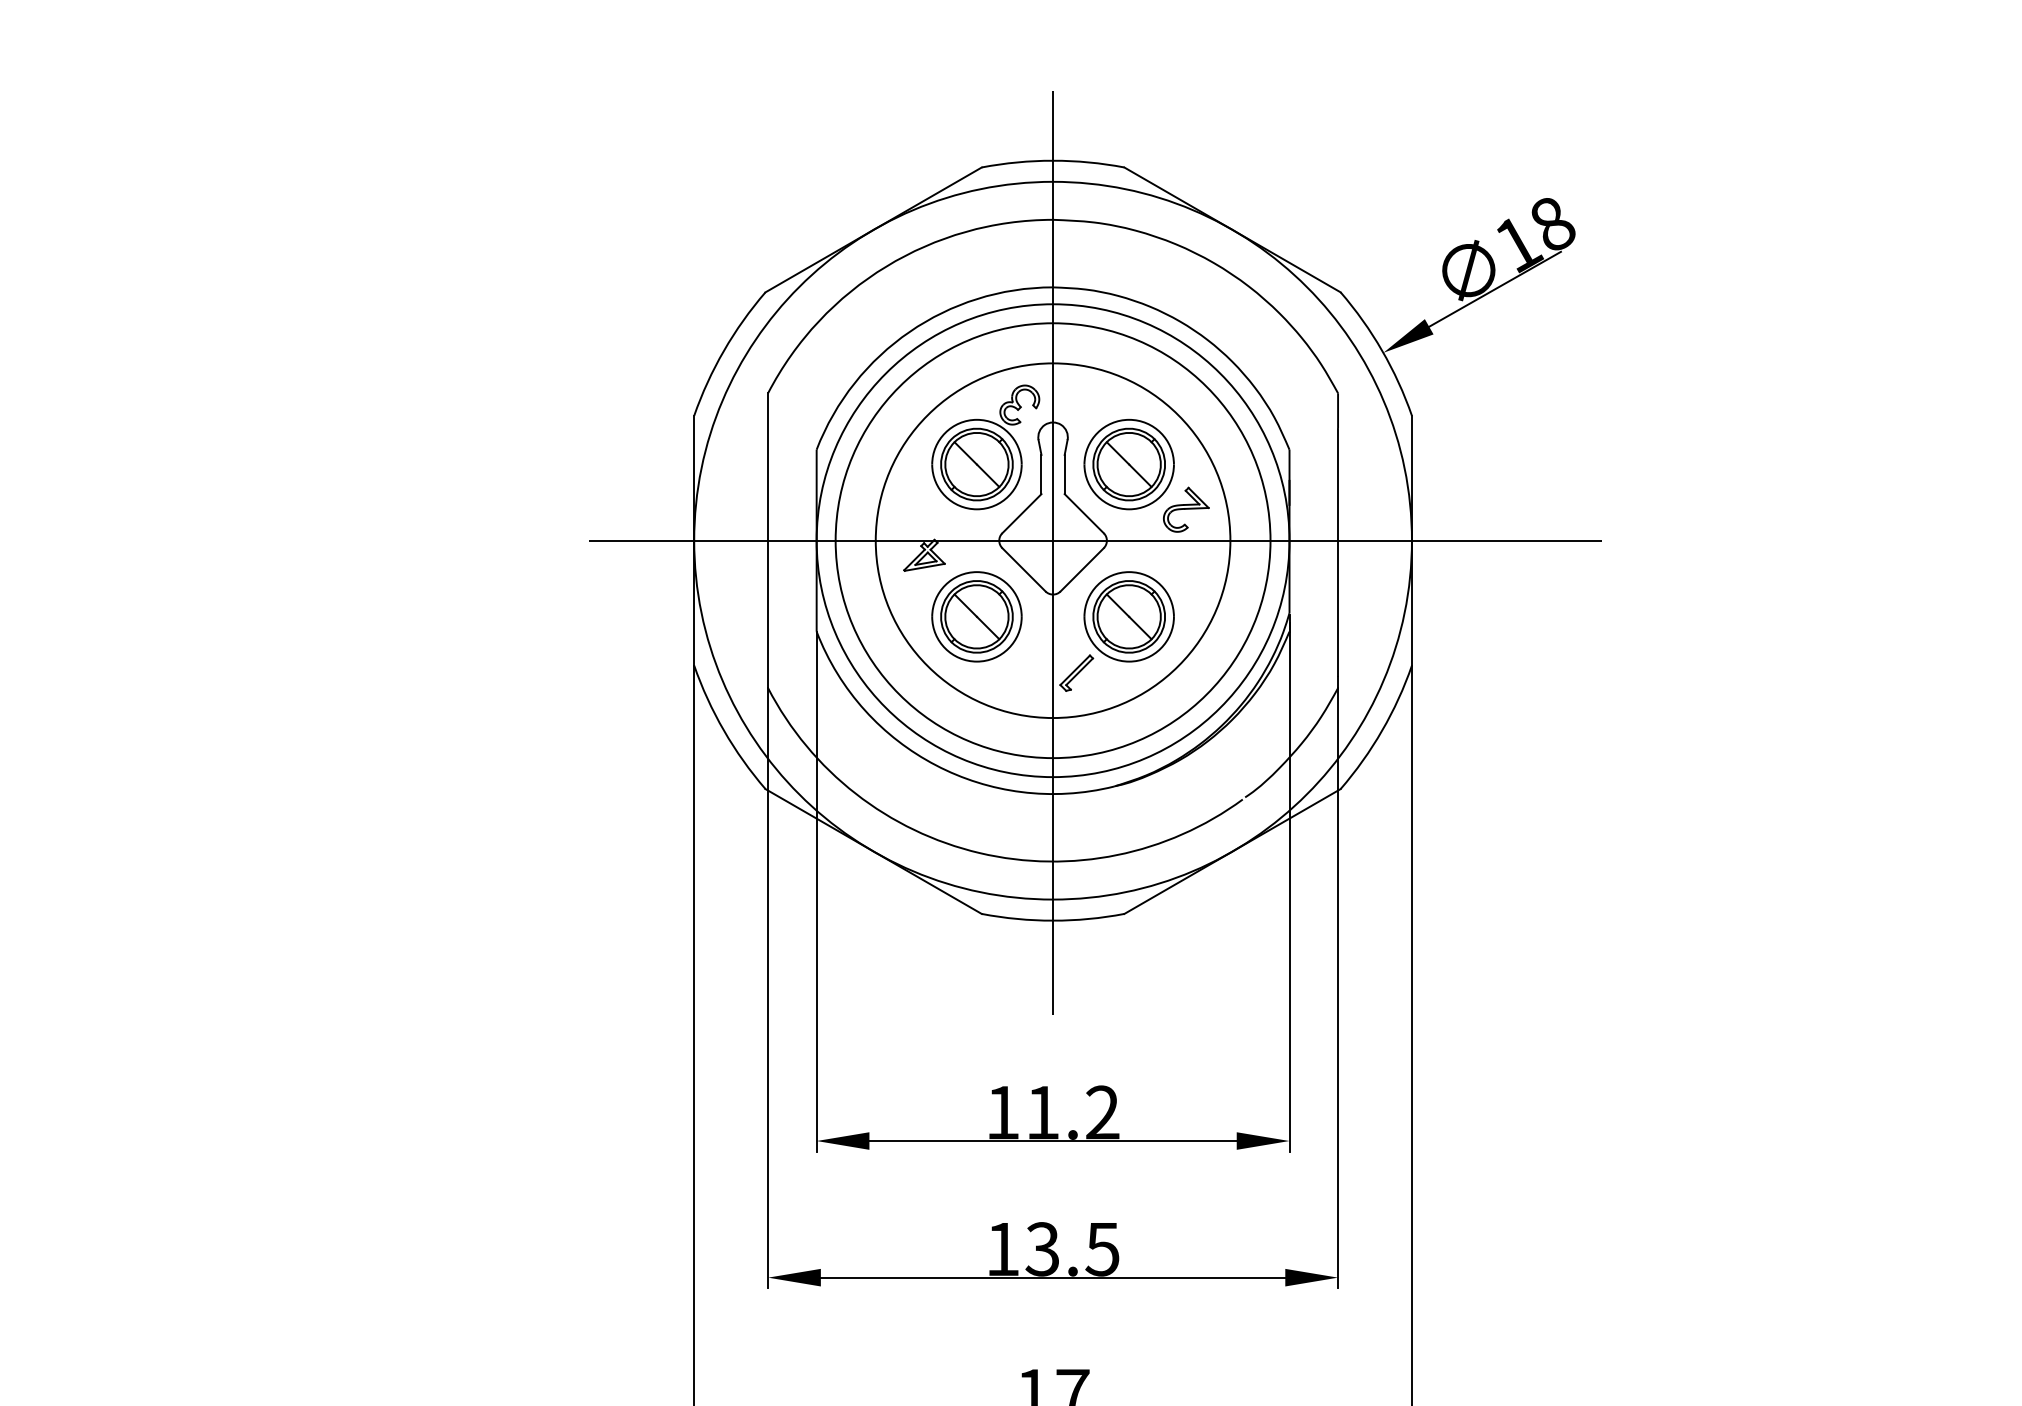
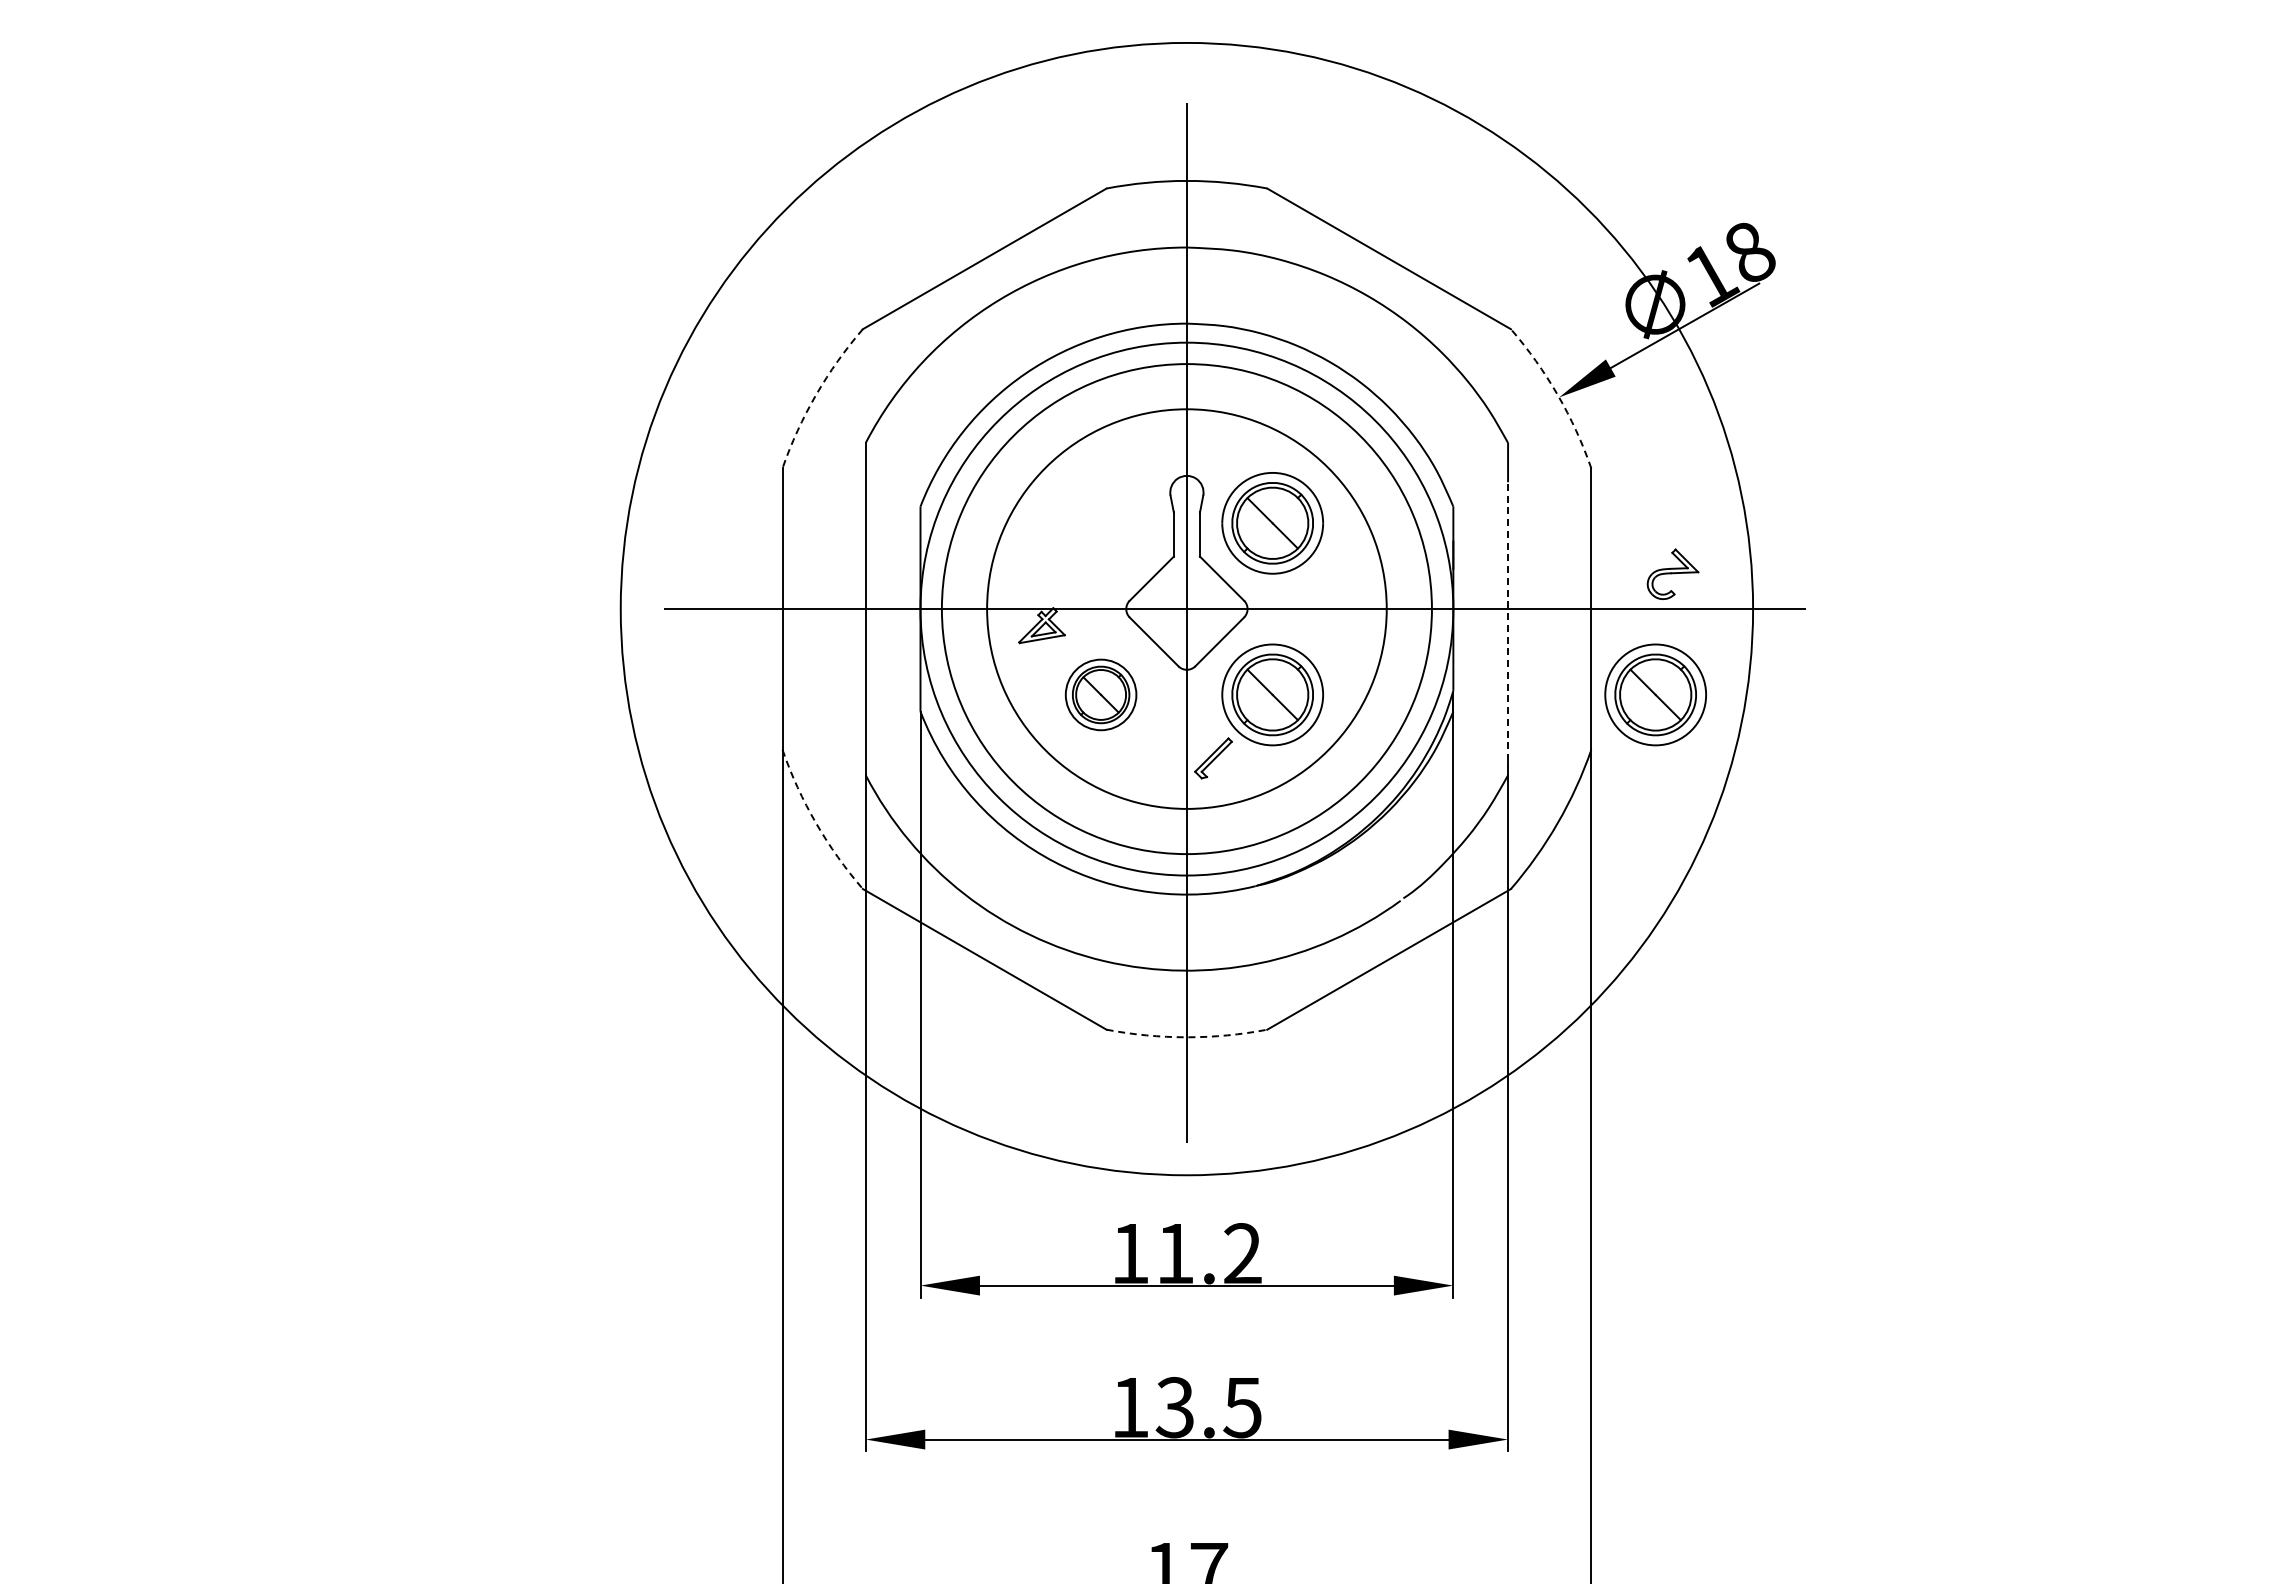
arc: (724, 351) -> (816, 395), solid -> dashed
arc: (1381, 351) -> (1557, 395), solid -> dashed
part: (985, 446) -> (1110, 503), removed
part: (1185, 509) -> (1672, 573), moved
circle: (1052, 540) -> (1186, 608), size x1.4
line: (1338, 552) -> (1508, 622), solid -> dashed
part: (976, 616) -> (1100, 694), size x0.7
part: (1468, 616) -> (1655, 694), added
arc: (724, 730) -> (816, 823), solid -> dashed
arc: (1052, 920) -> (1186, 1037), solid -> dashed

